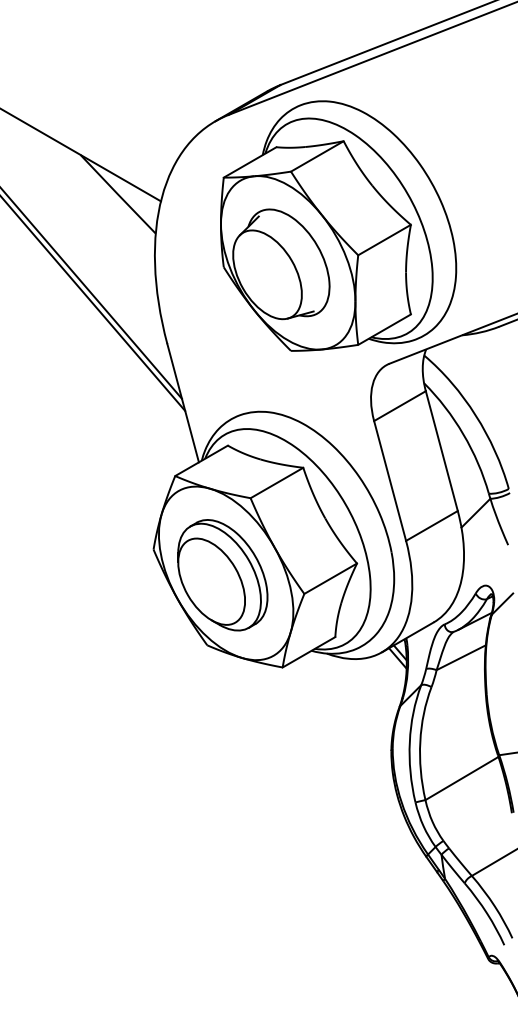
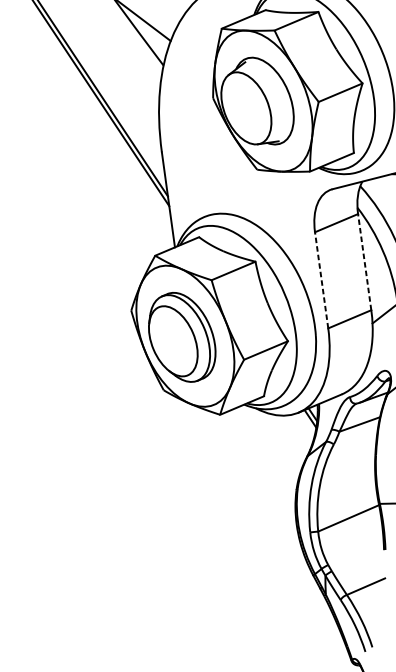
line: (441, 450) -> (364, 261), solid -> dashed
line: (389, 480) -> (321, 279), solid -> dashed

